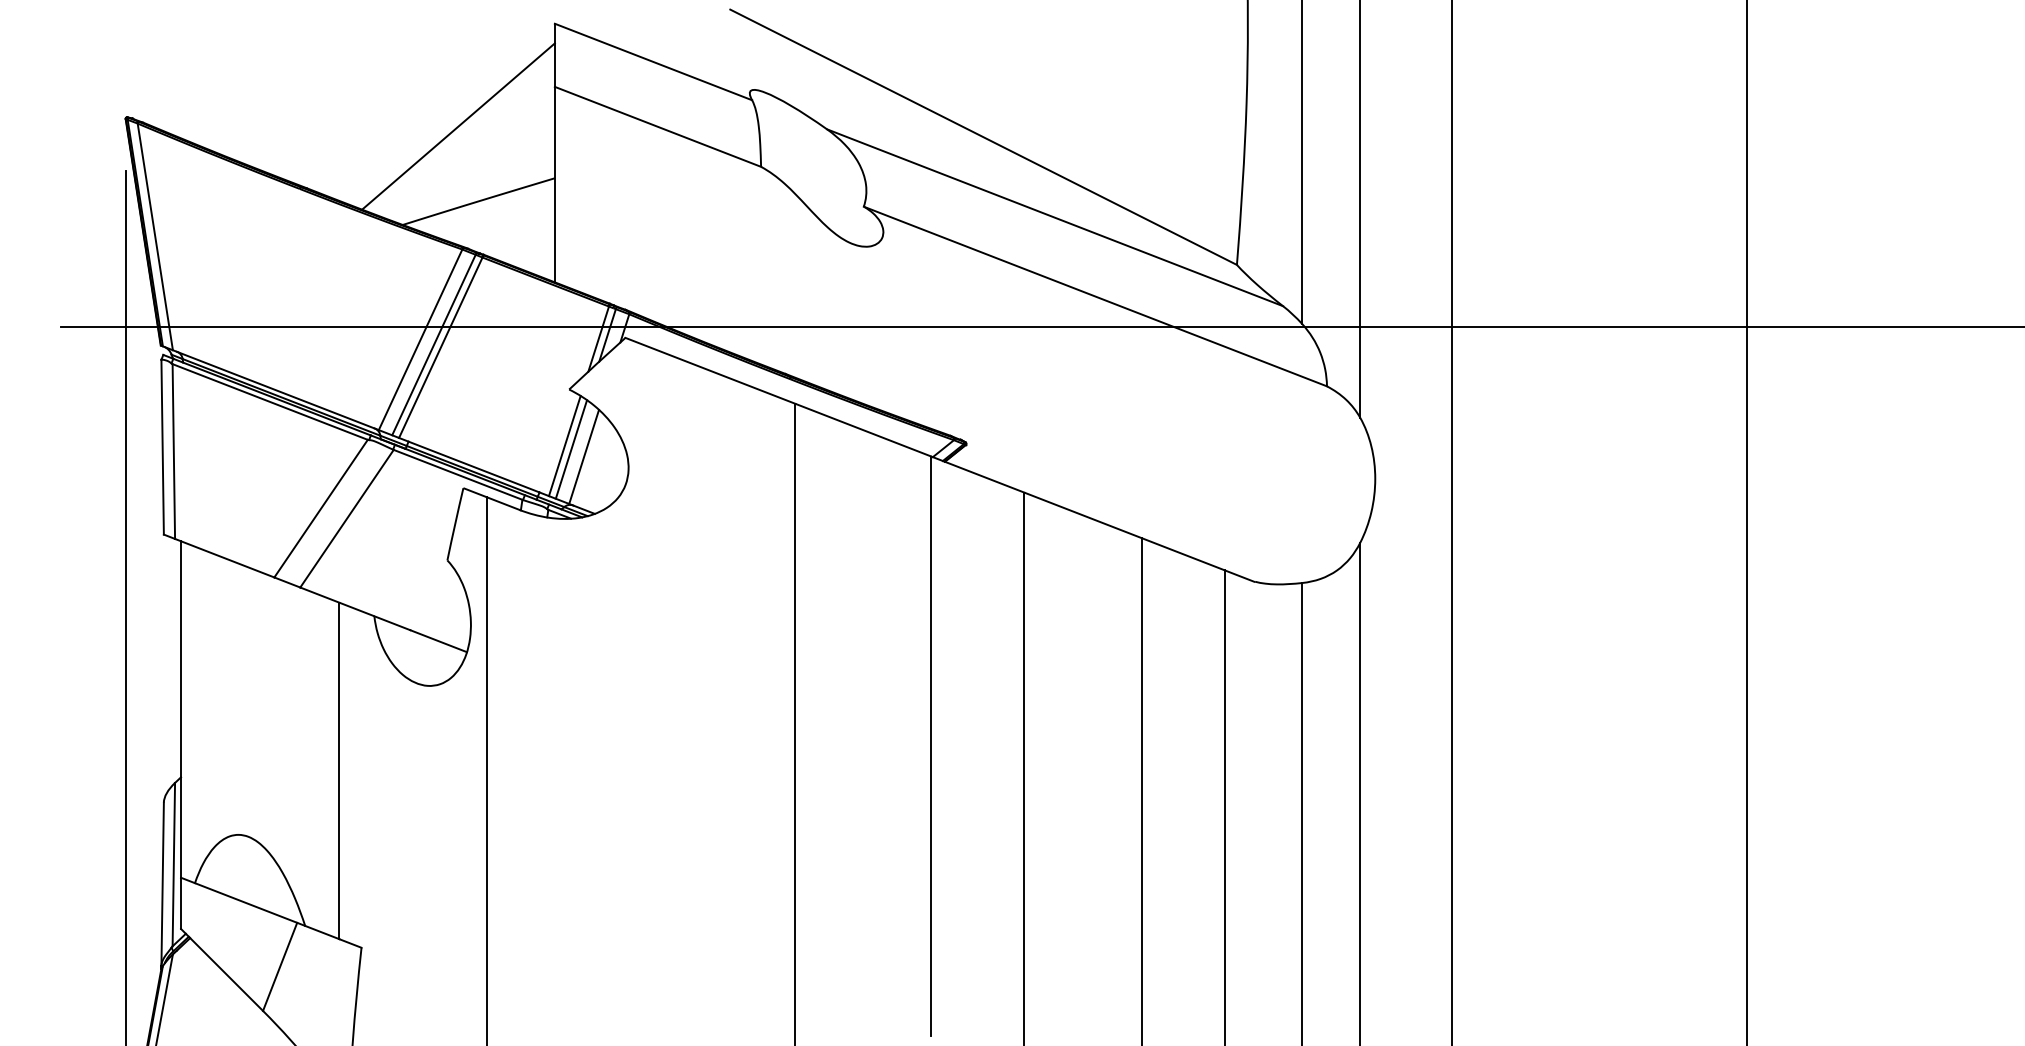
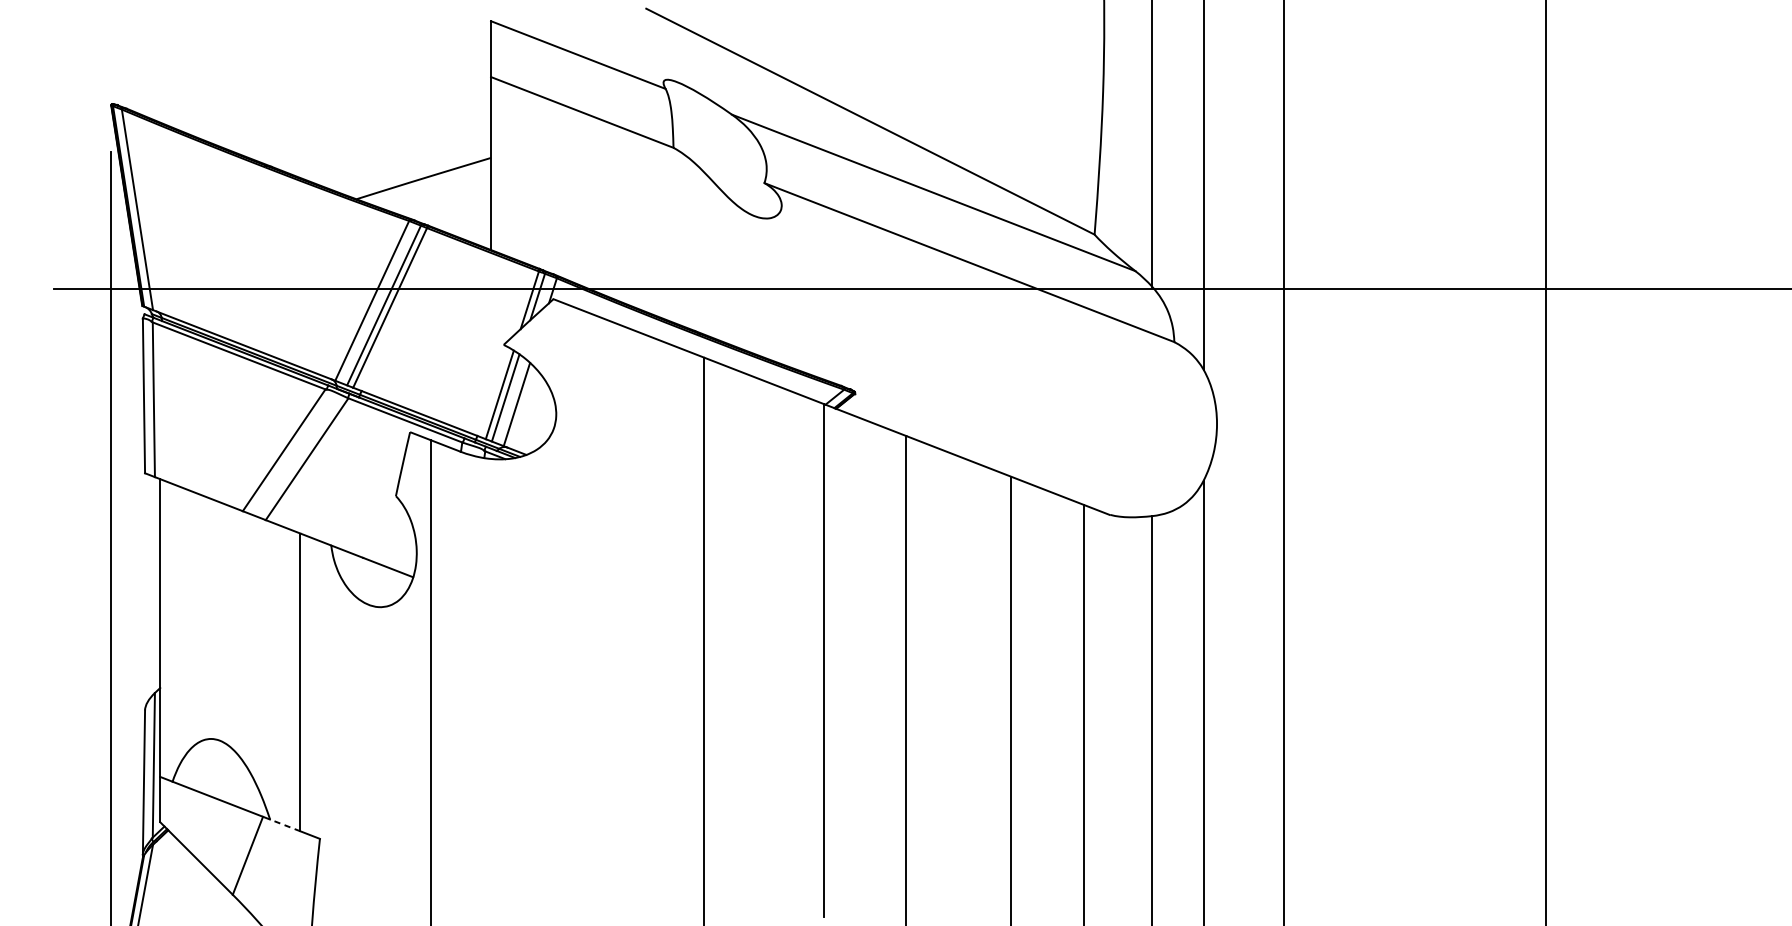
line: (458, 126) -> (405, 112), removed
line: (321, 932) -> (284, 825), solid -> dashed

